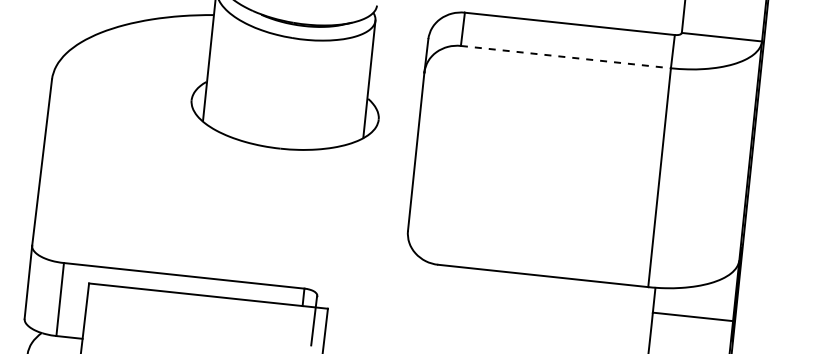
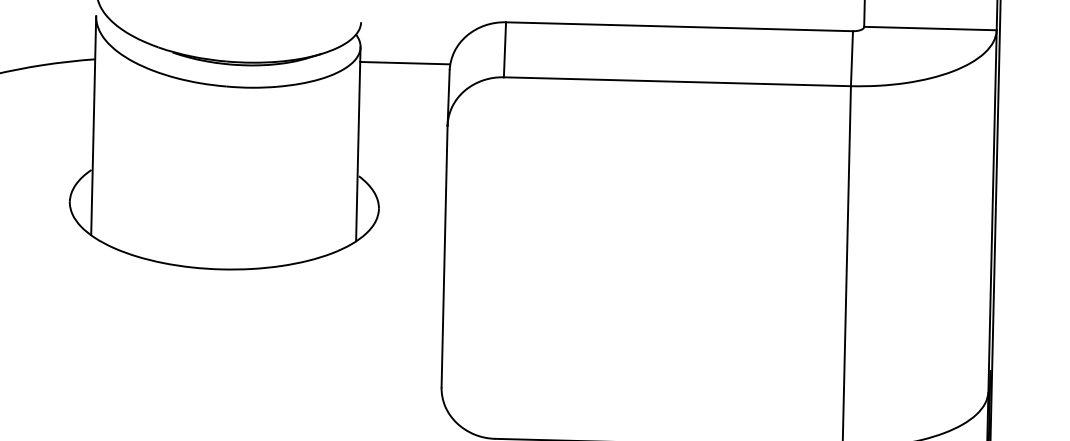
line: (401, 32) -> (404, 63), added
line: (565, 57) -> (676, 82), dashed -> solid

